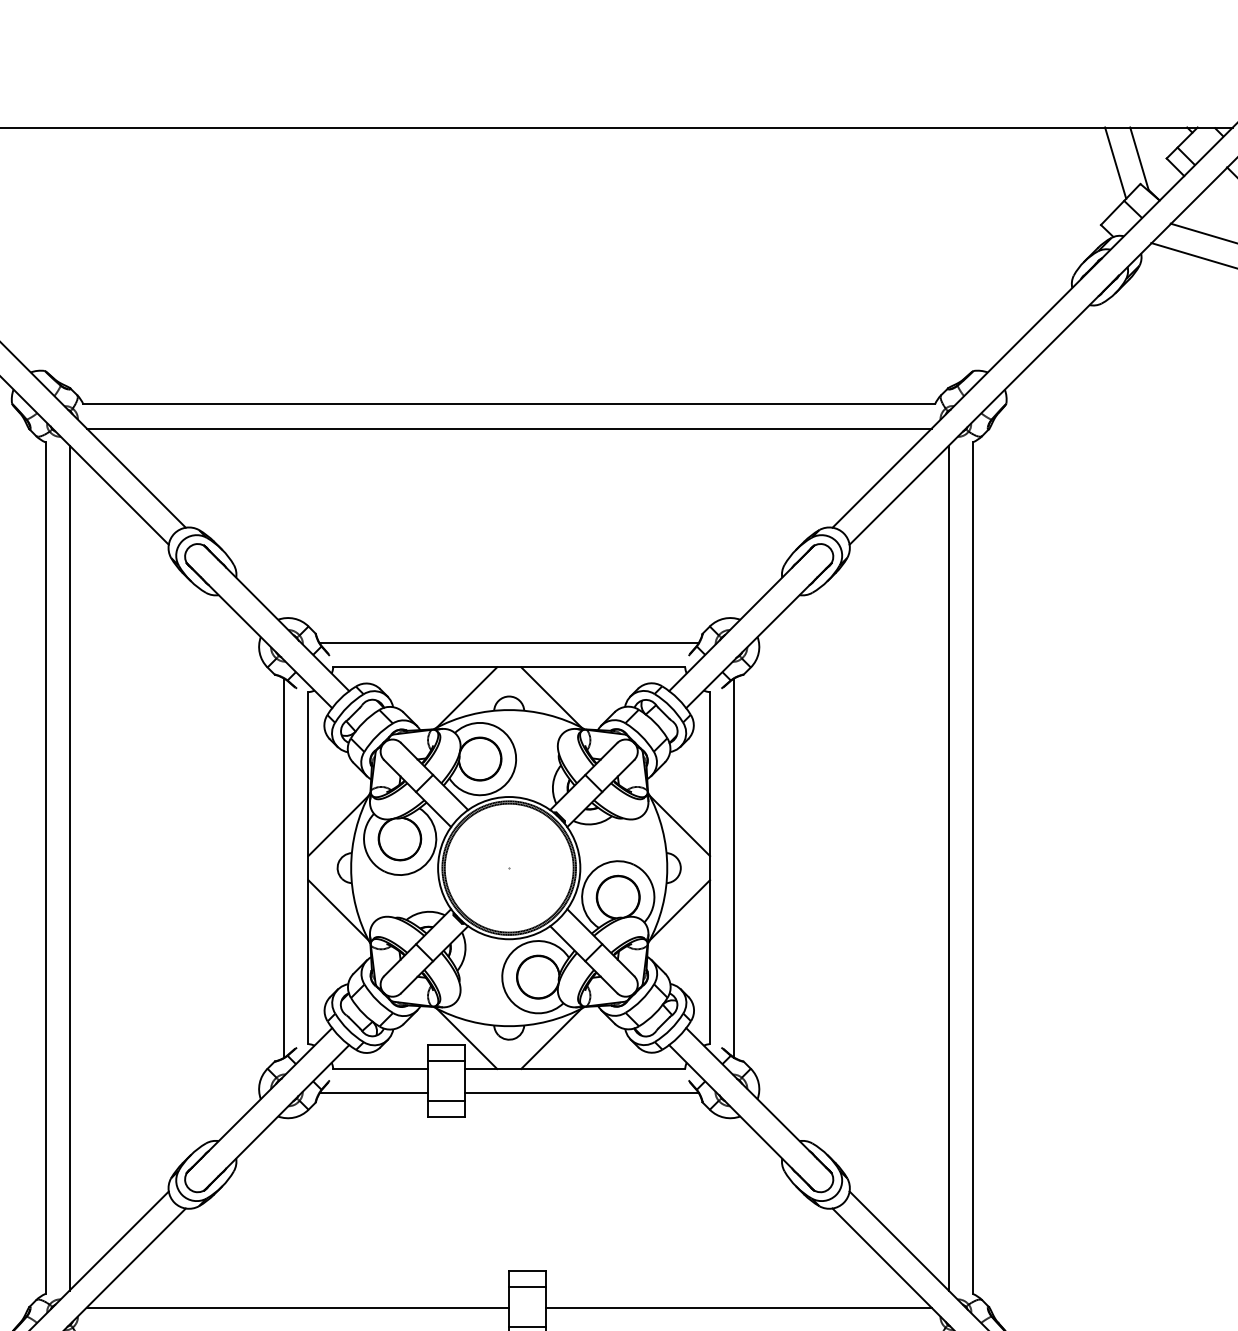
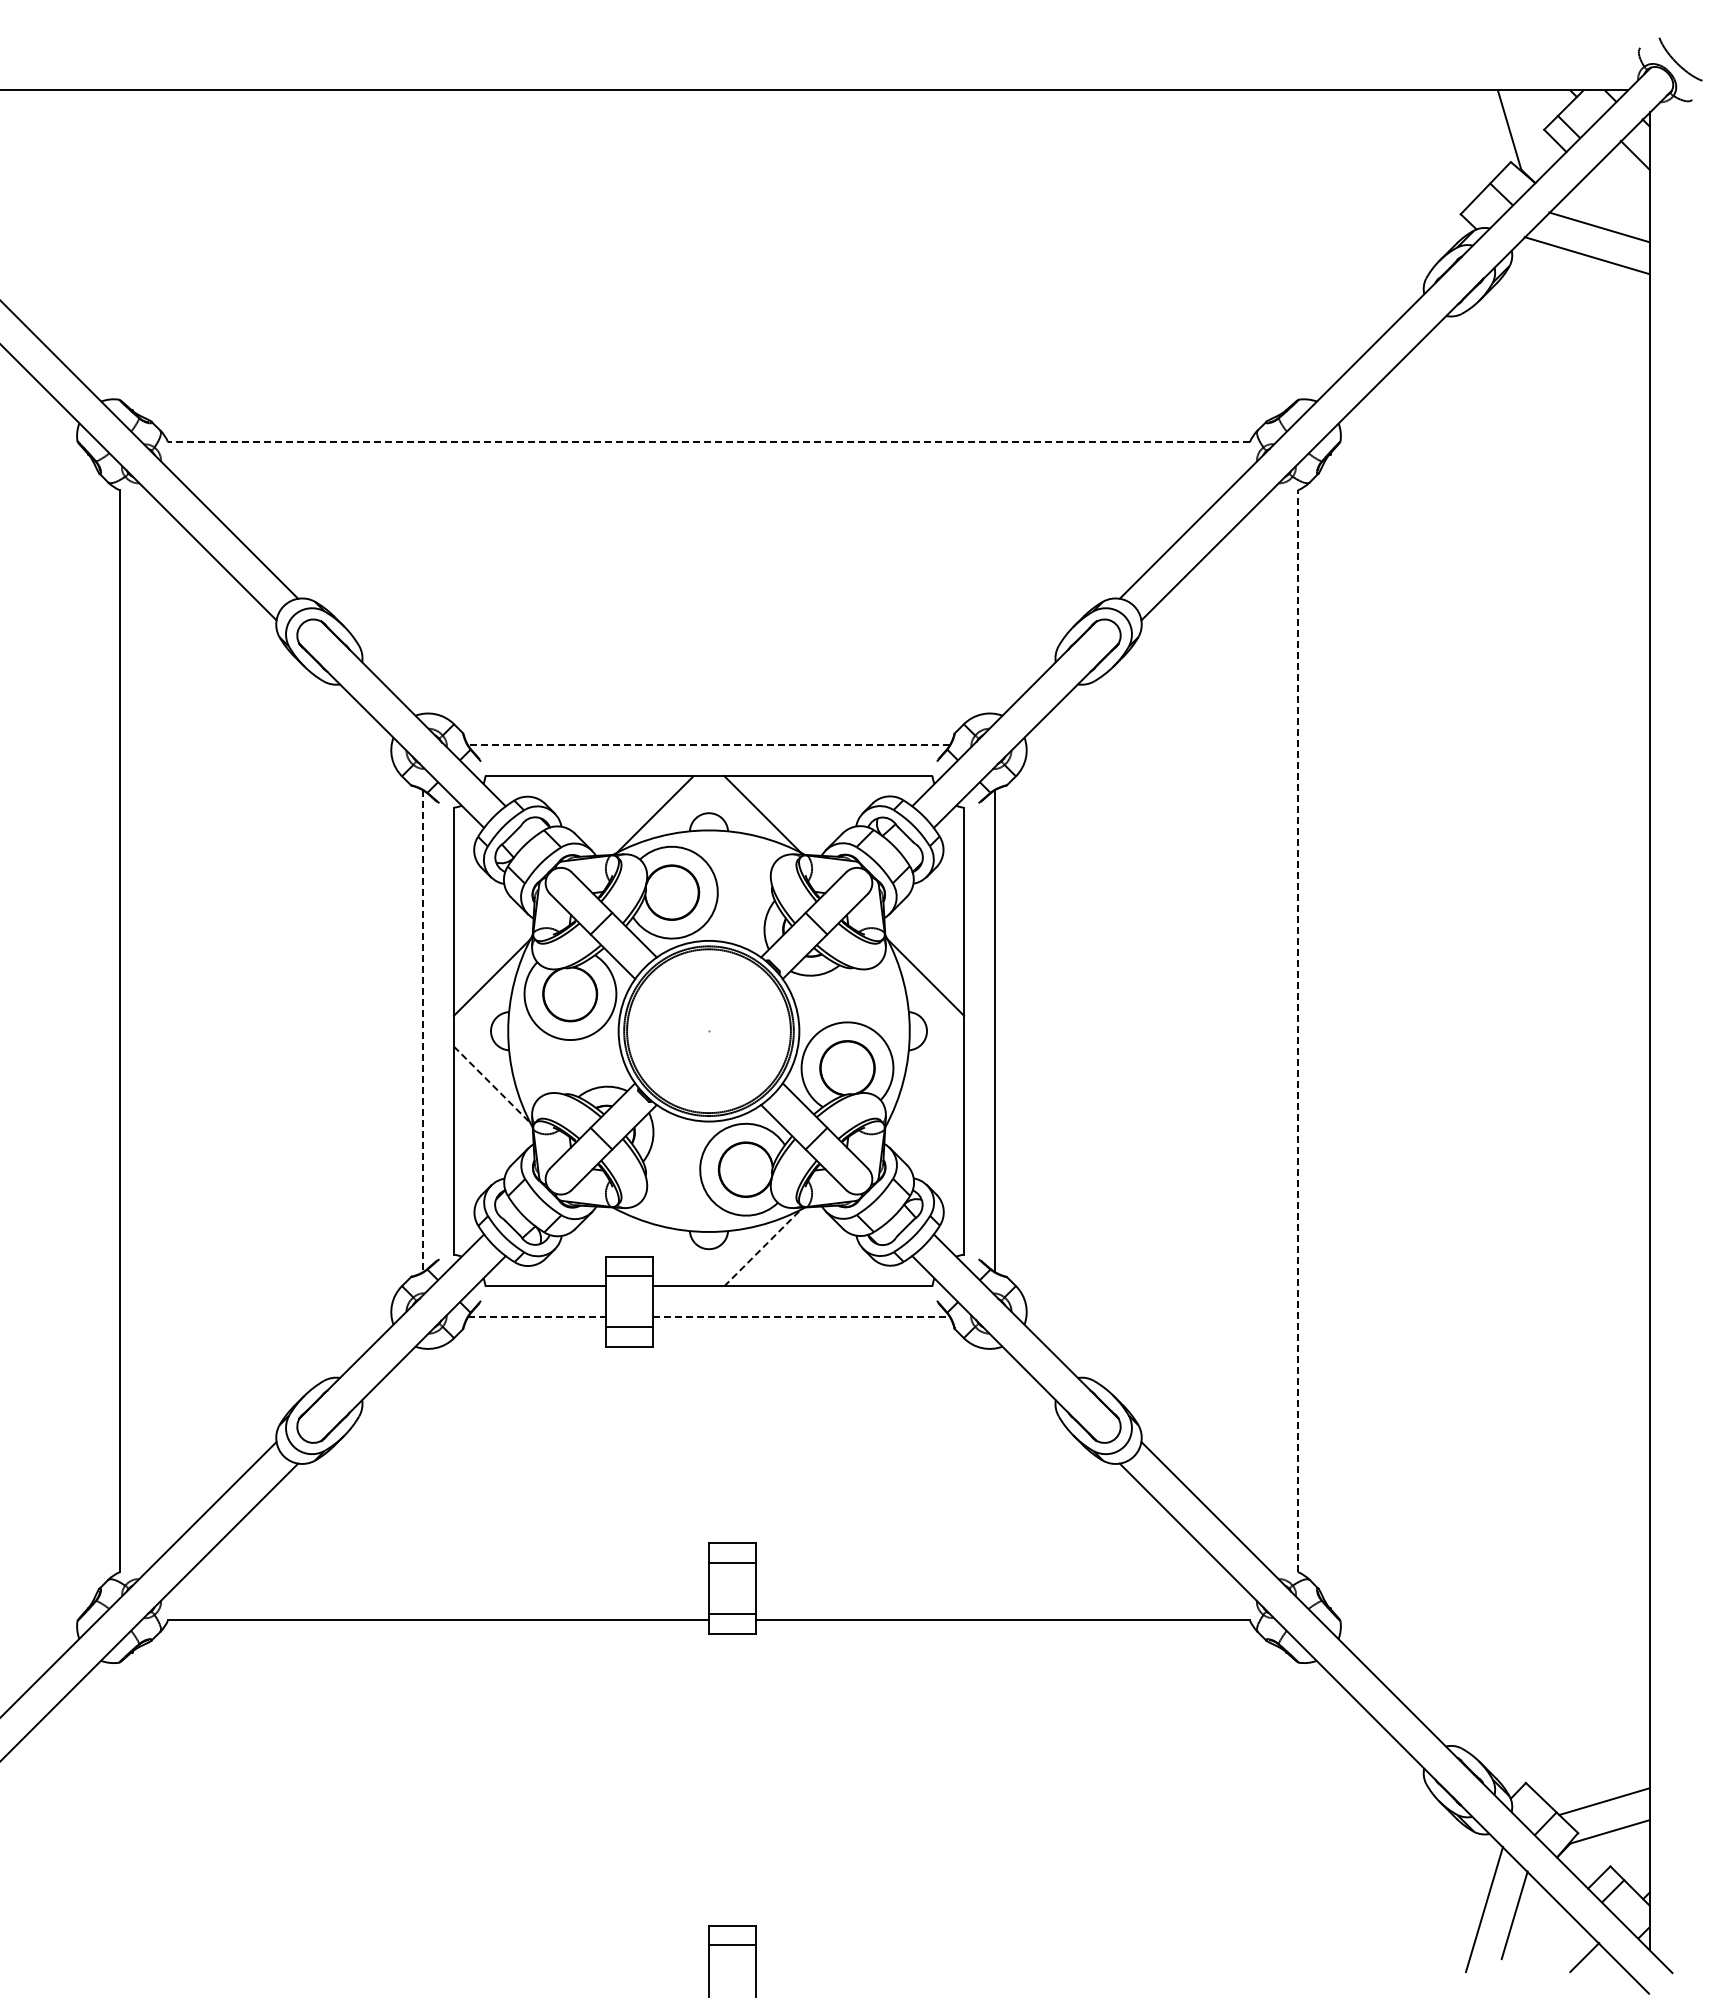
line: (1114, 163) -> (1478, 135), removed
line: (509, 404) -> (709, 442), solid -> dashed
line: (508, 428) -> (708, 472), removed
line: (508, 643) -> (708, 745), solid -> dashed
line: (69, 867) -> (150, 1030), removed
line: (948, 867) -> (1267, 1030), removed
line: (284, 868) -> (423, 1031), solid -> dashed
line: (972, 868) -> (1297, 1031), solid -> dashed
line: (338, 910) -> (492, 1085), solid -> dashed
line: (679, 910) -> (925, 1084), removed
line: (467, 1038) -> (655, 1247), removed
line: (551, 1038) -> (762, 1247), solid -> dashed
line: (374, 1092) -> (537, 1316), solid -> dashed
line: (582, 1092) -> (802, 1316), solid -> dashed
line: (297, 1307) -> (440, 1589), removed
line: (738, 1307) -> (1000, 1589), removed

